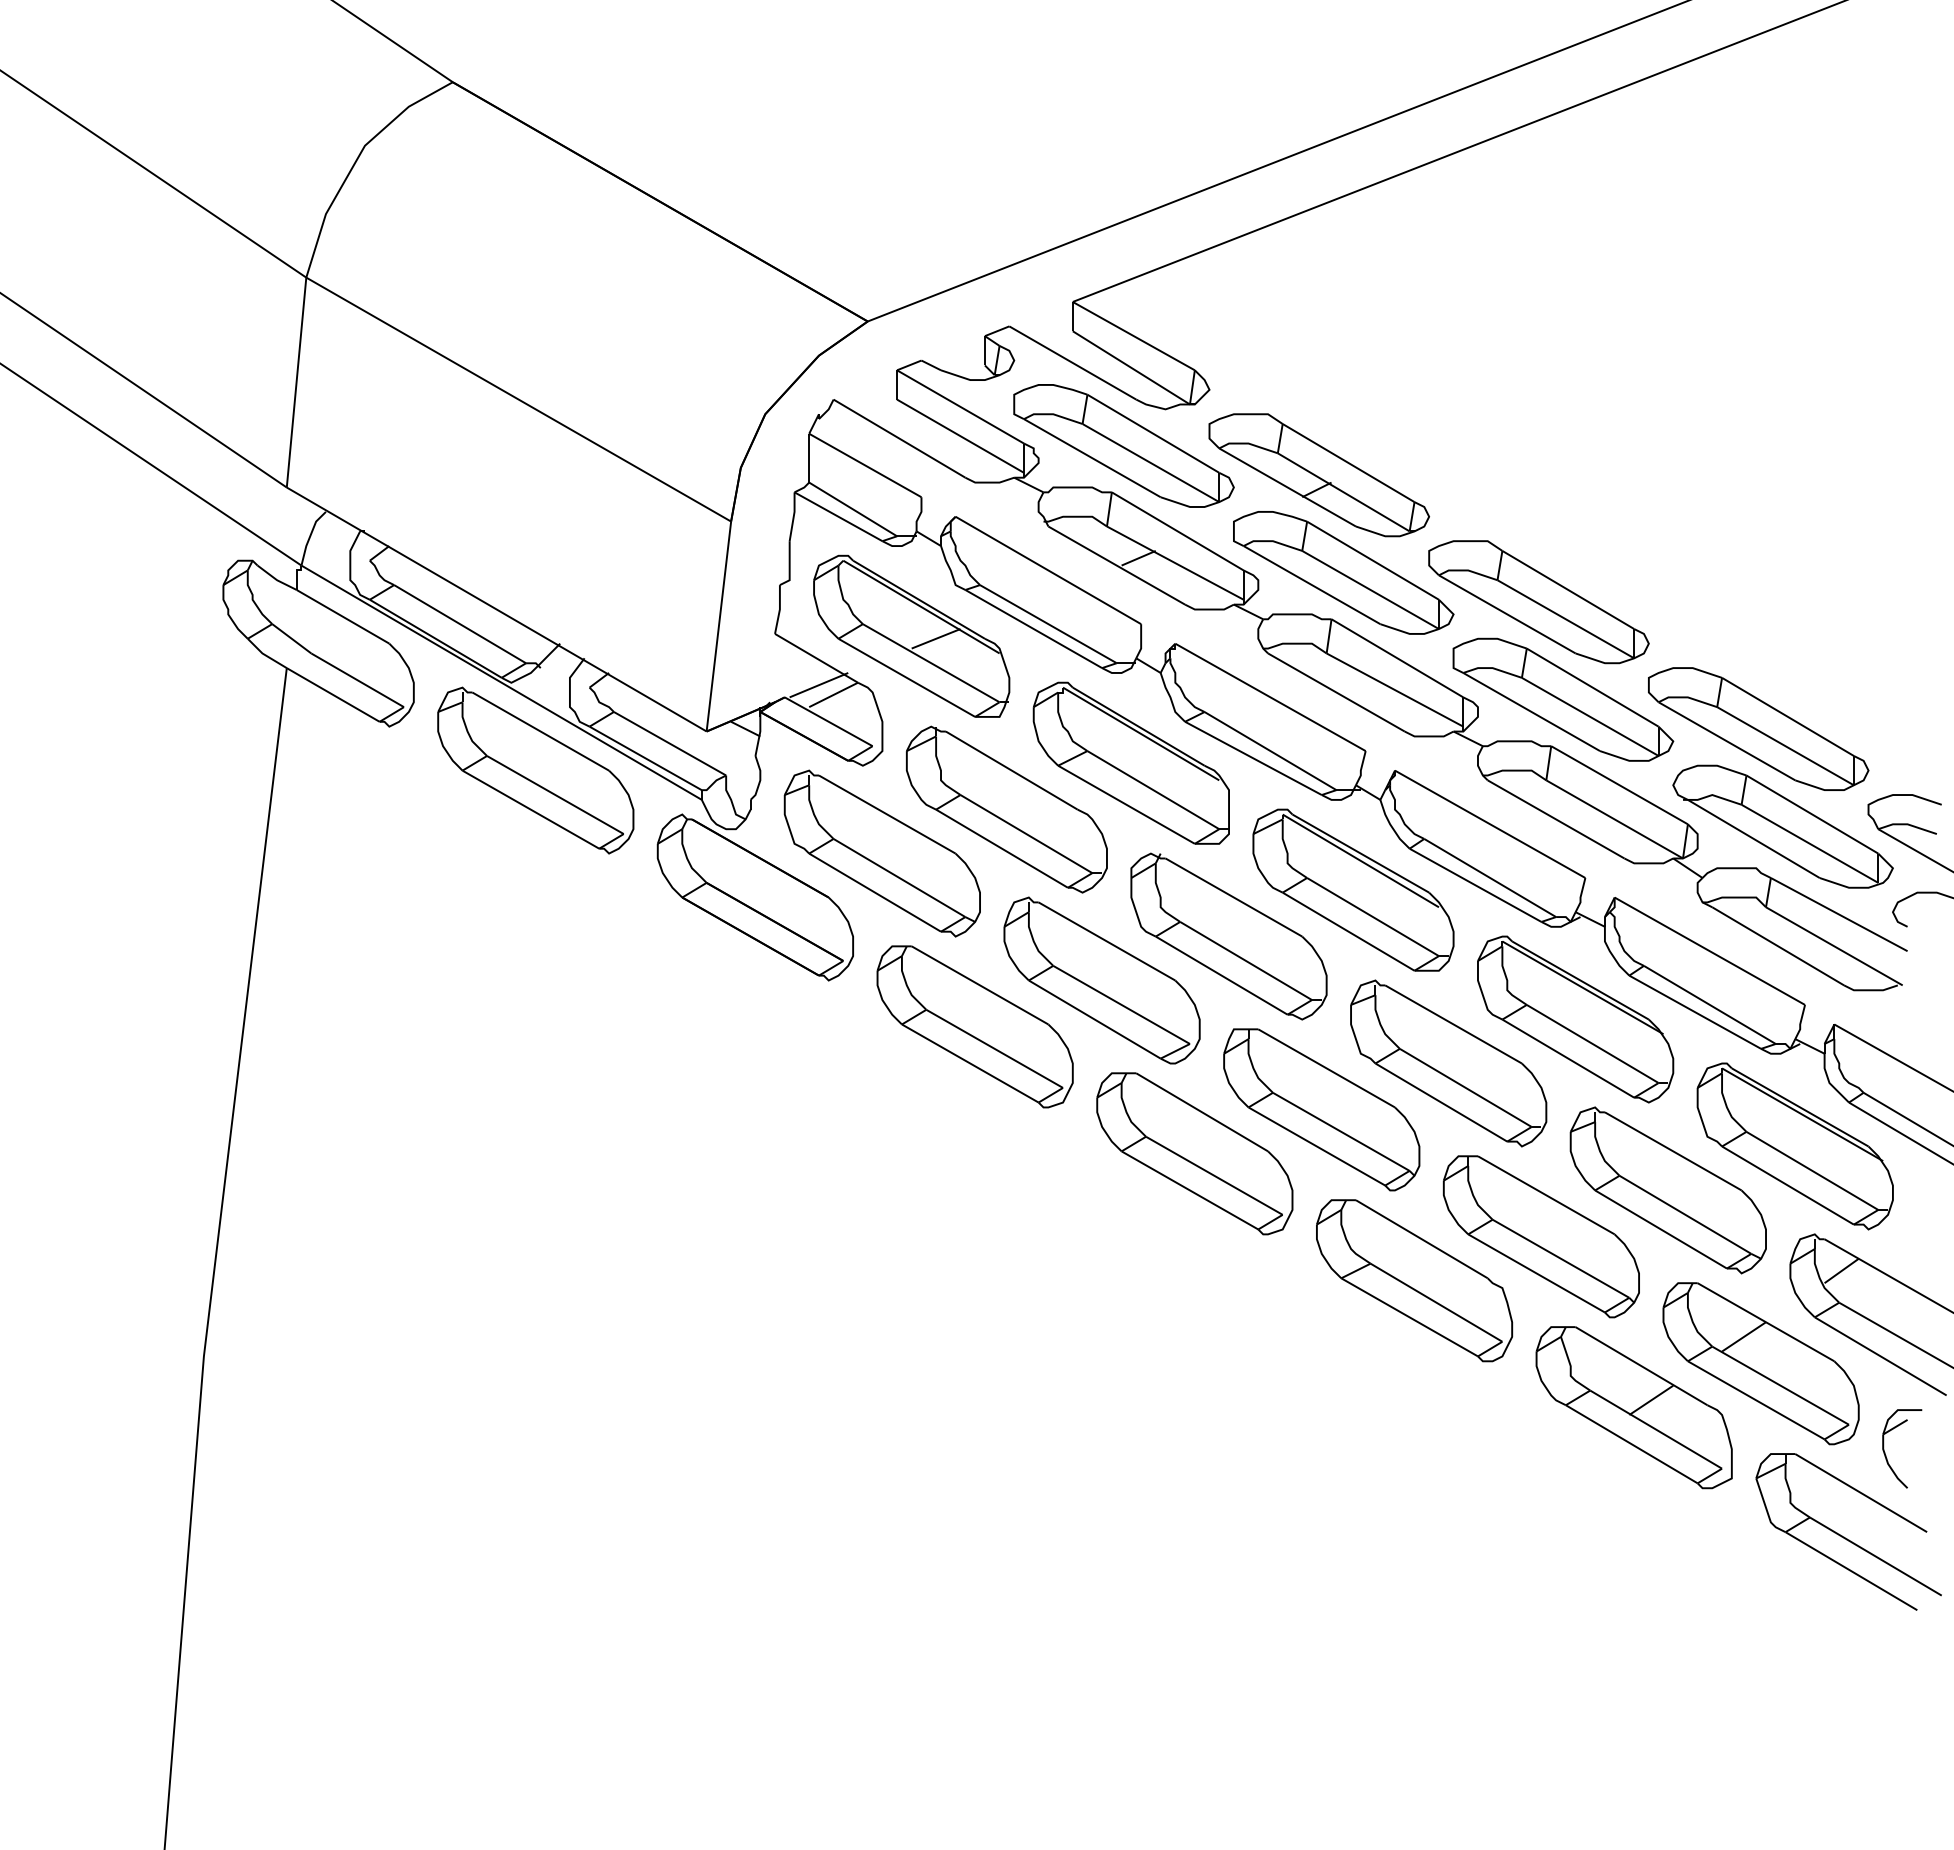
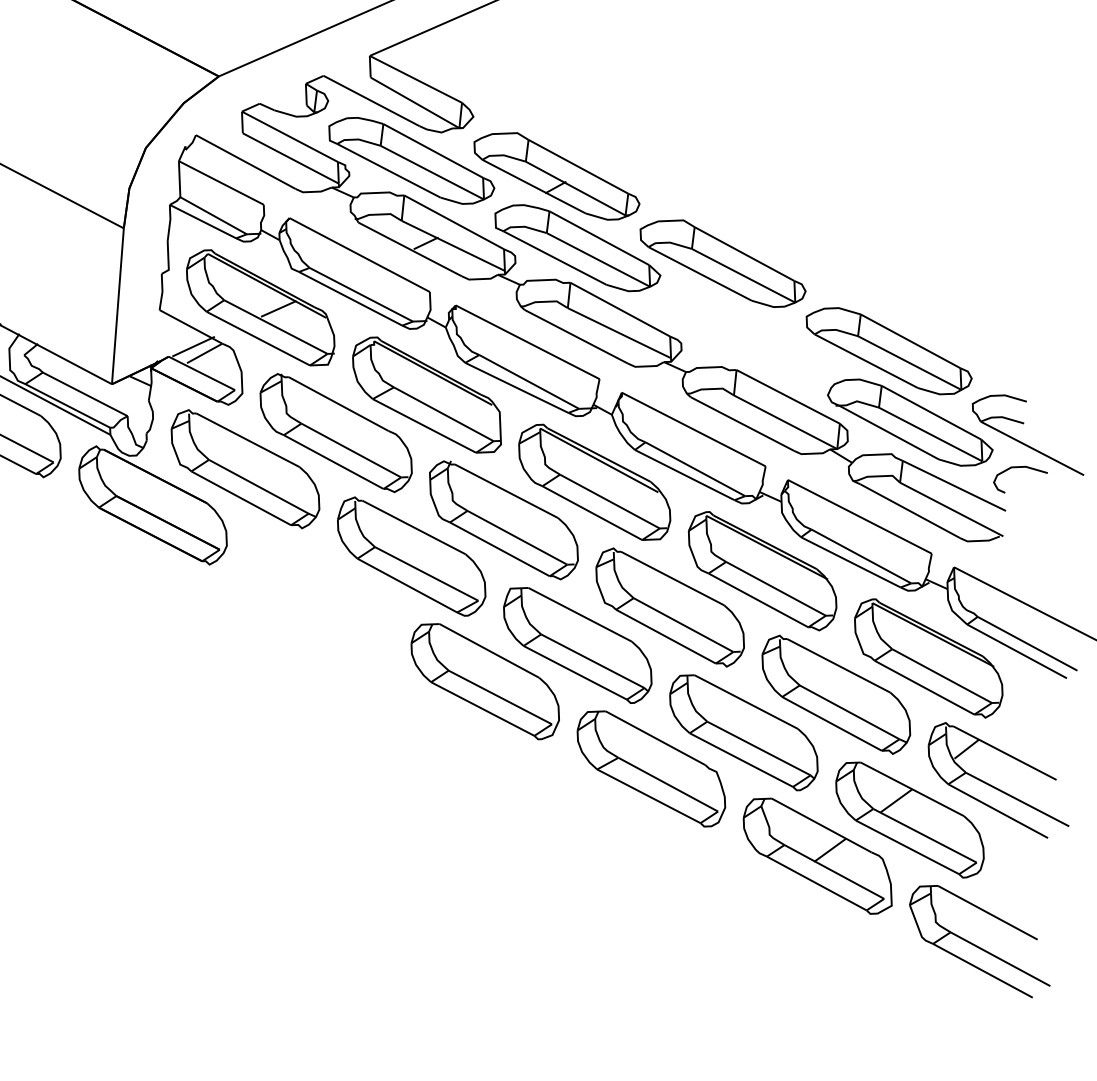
part: (1563, 699) -> (744, 335), removed
part: (974, 1026) -> (318, 594), removed
part: (1885, 1452) -> (1004, 882), removed

